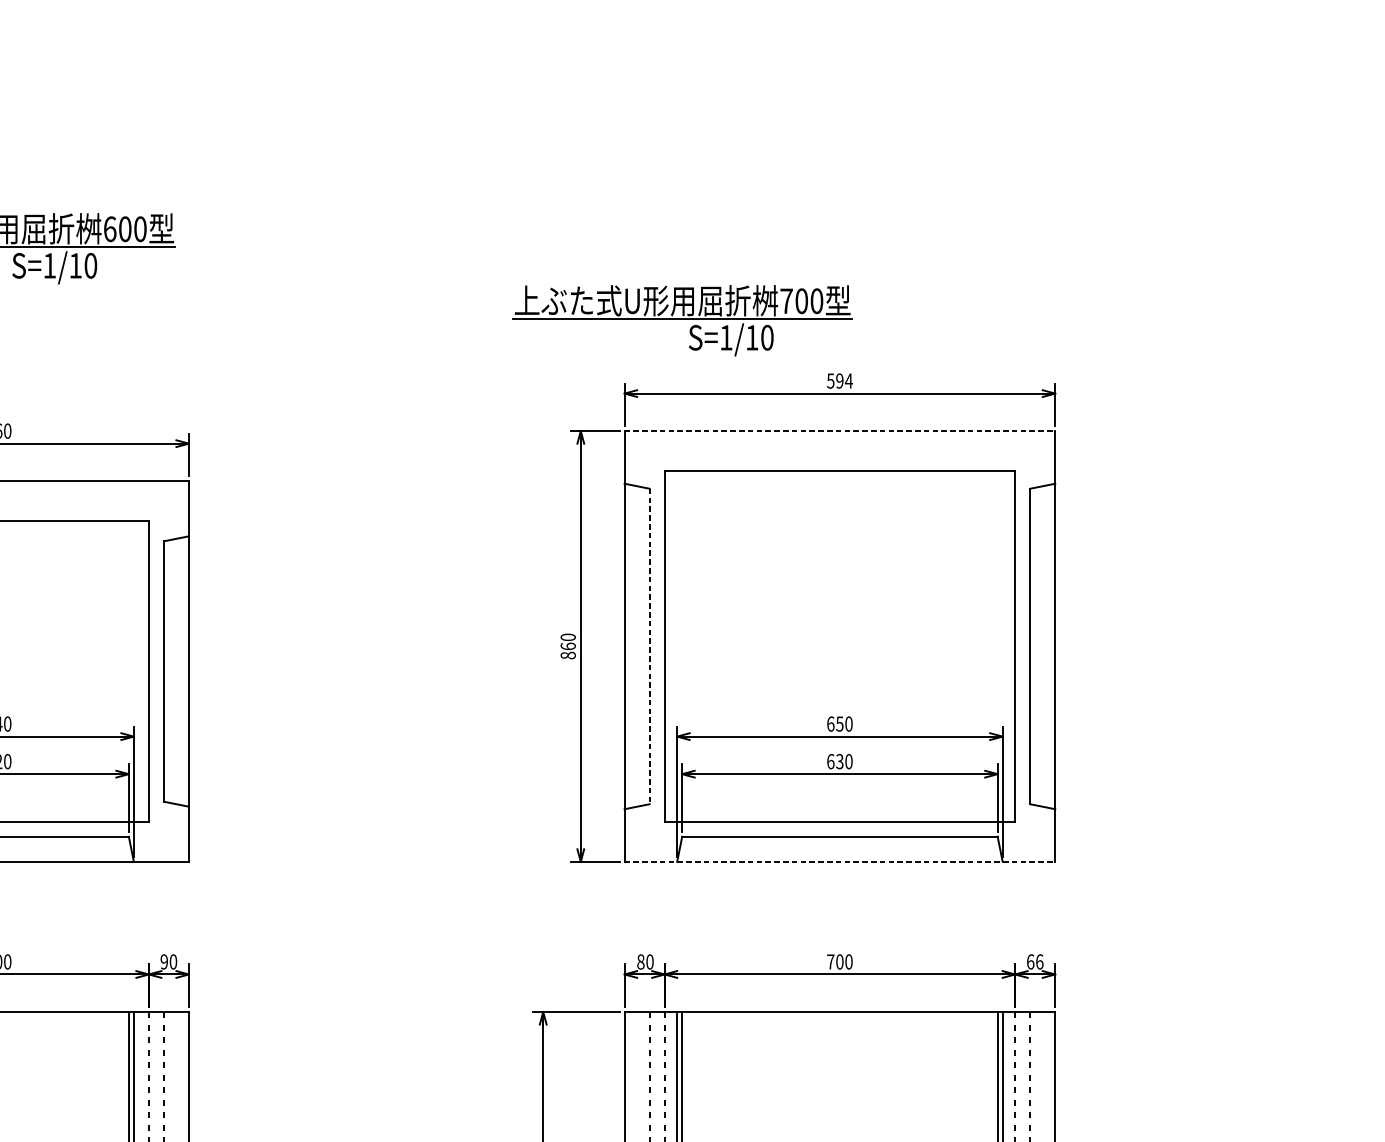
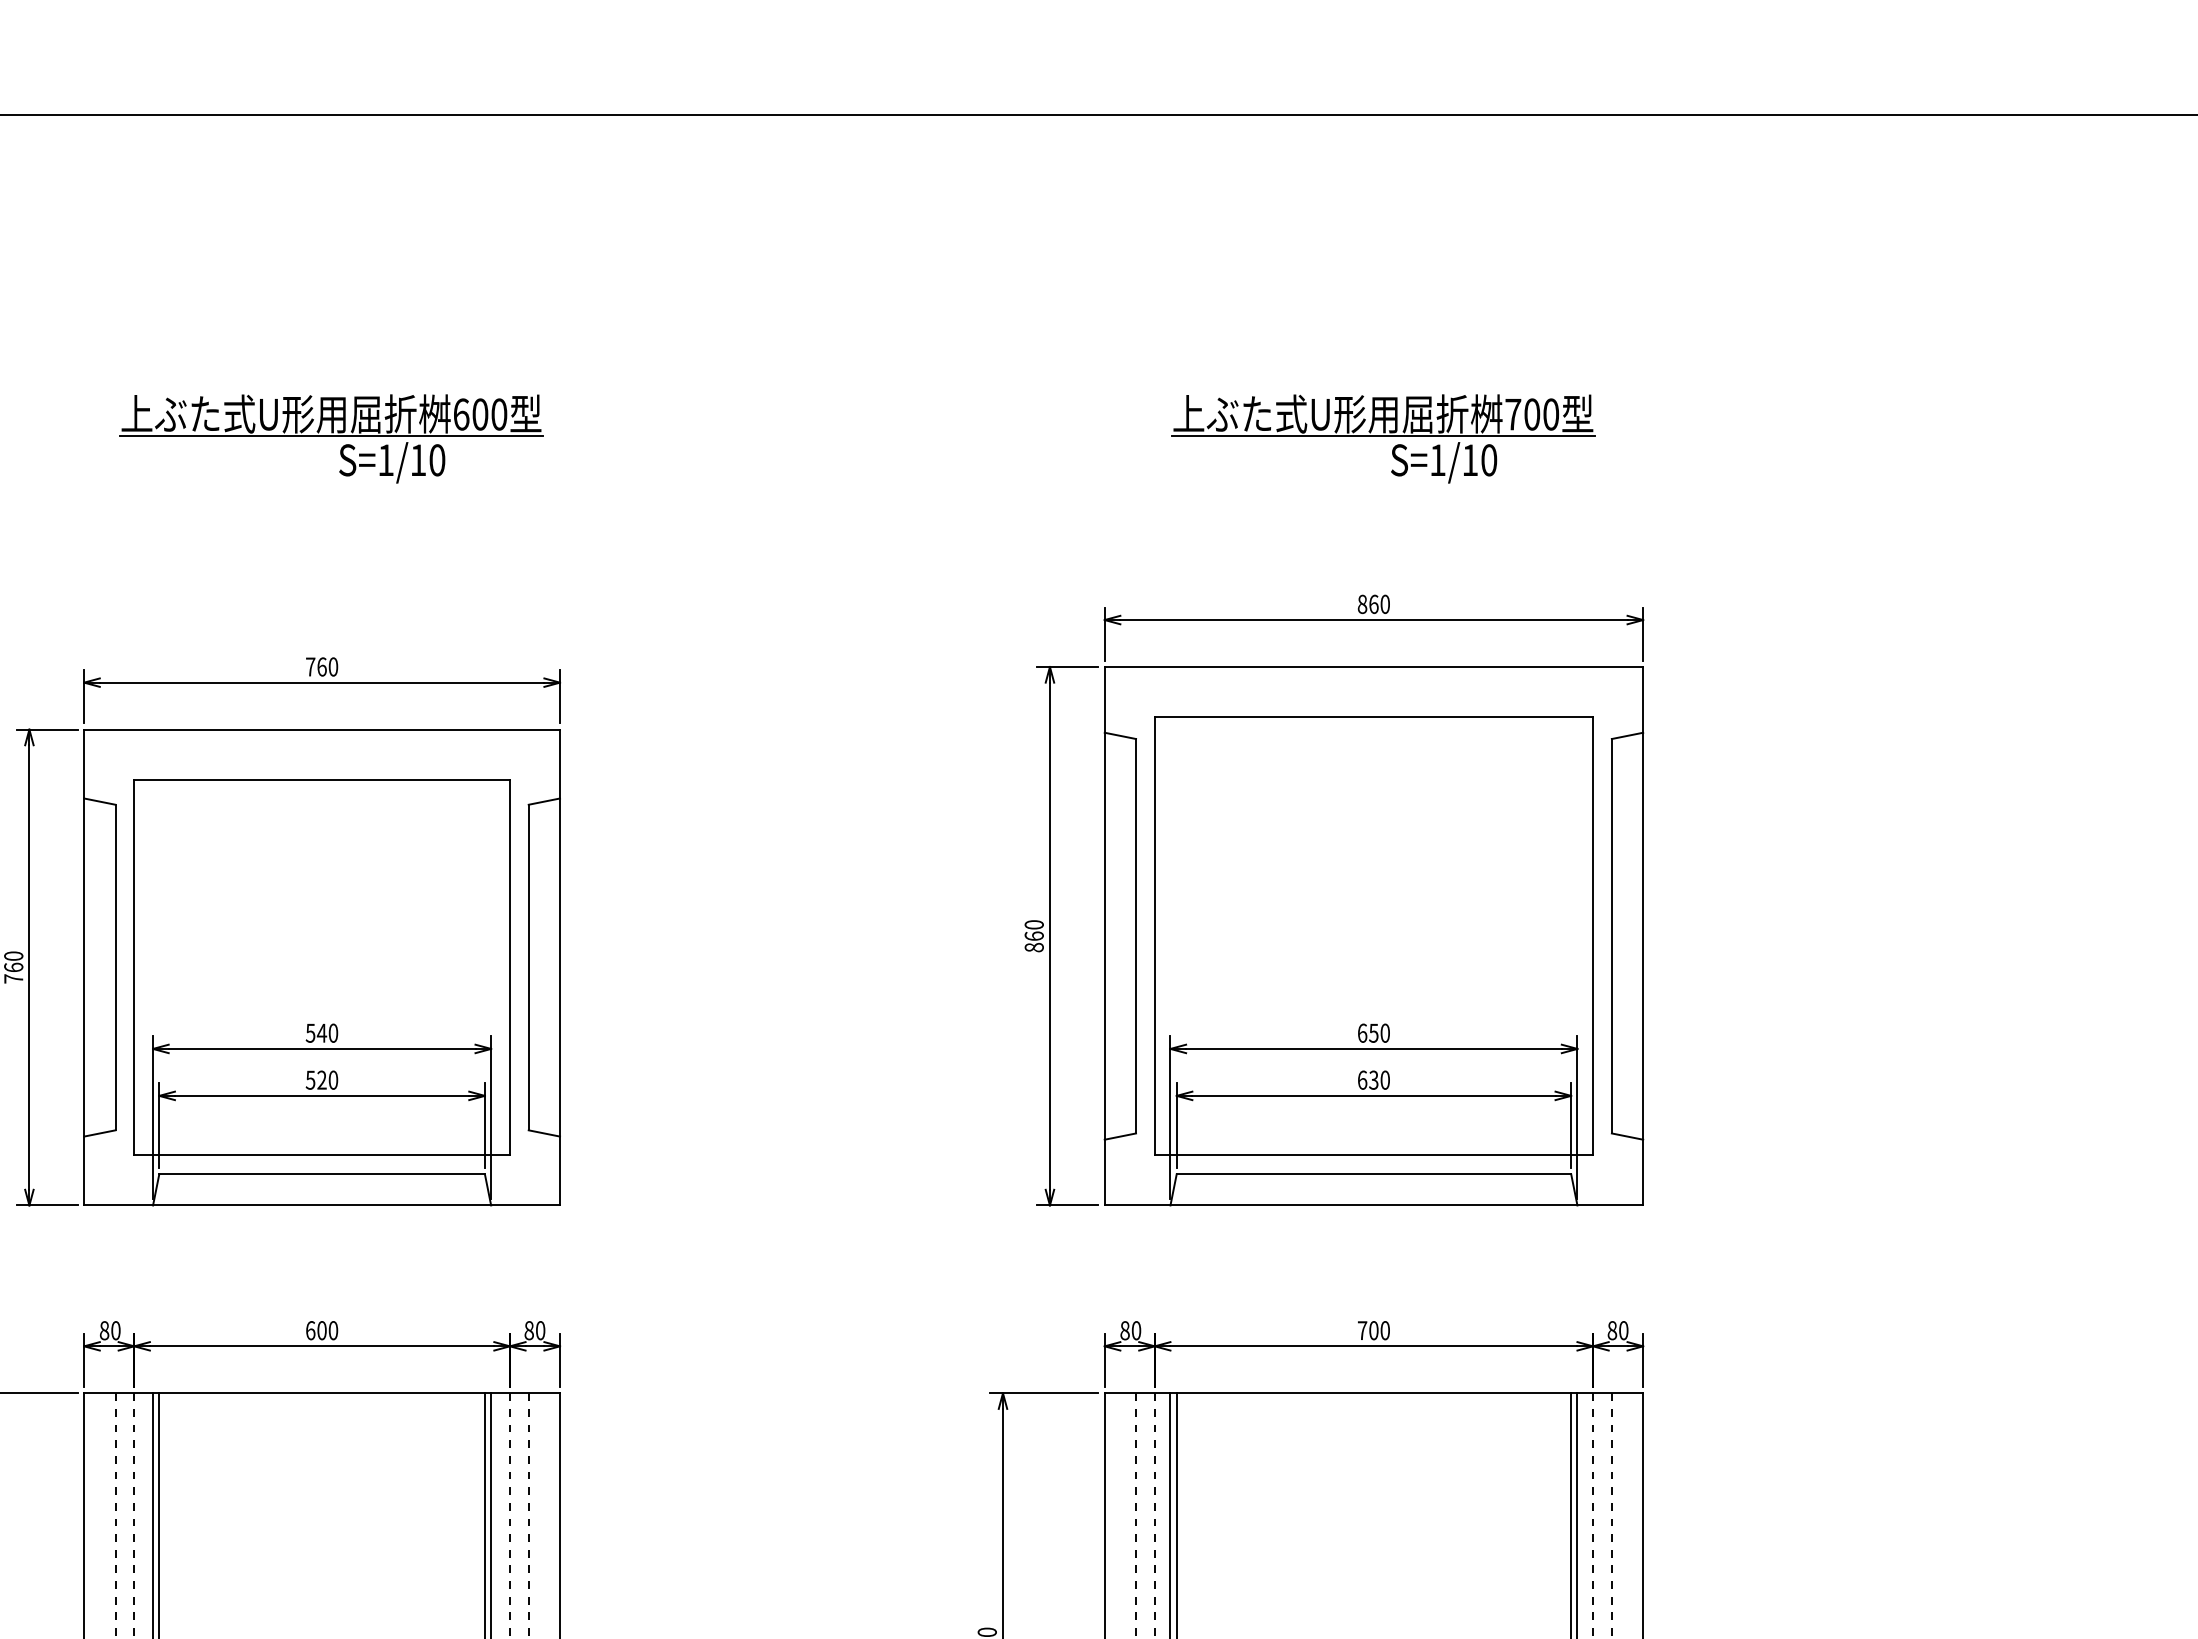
part: (682, 320) -> (1383, 438), moved
text: (839, 381) -> (1373, 604), 594 -> 860
line: (840, 431) -> (1374, 667), dashed -> solid
line: (650, 646) -> (1136, 936), dashed -> solid
line: (840, 861) -> (1374, 1205), dashed -> solid
text: (163, 961) -> (528, 1330), 90 -> 80
text: (1034, 961) -> (1617, 1330), 66 -> 80

